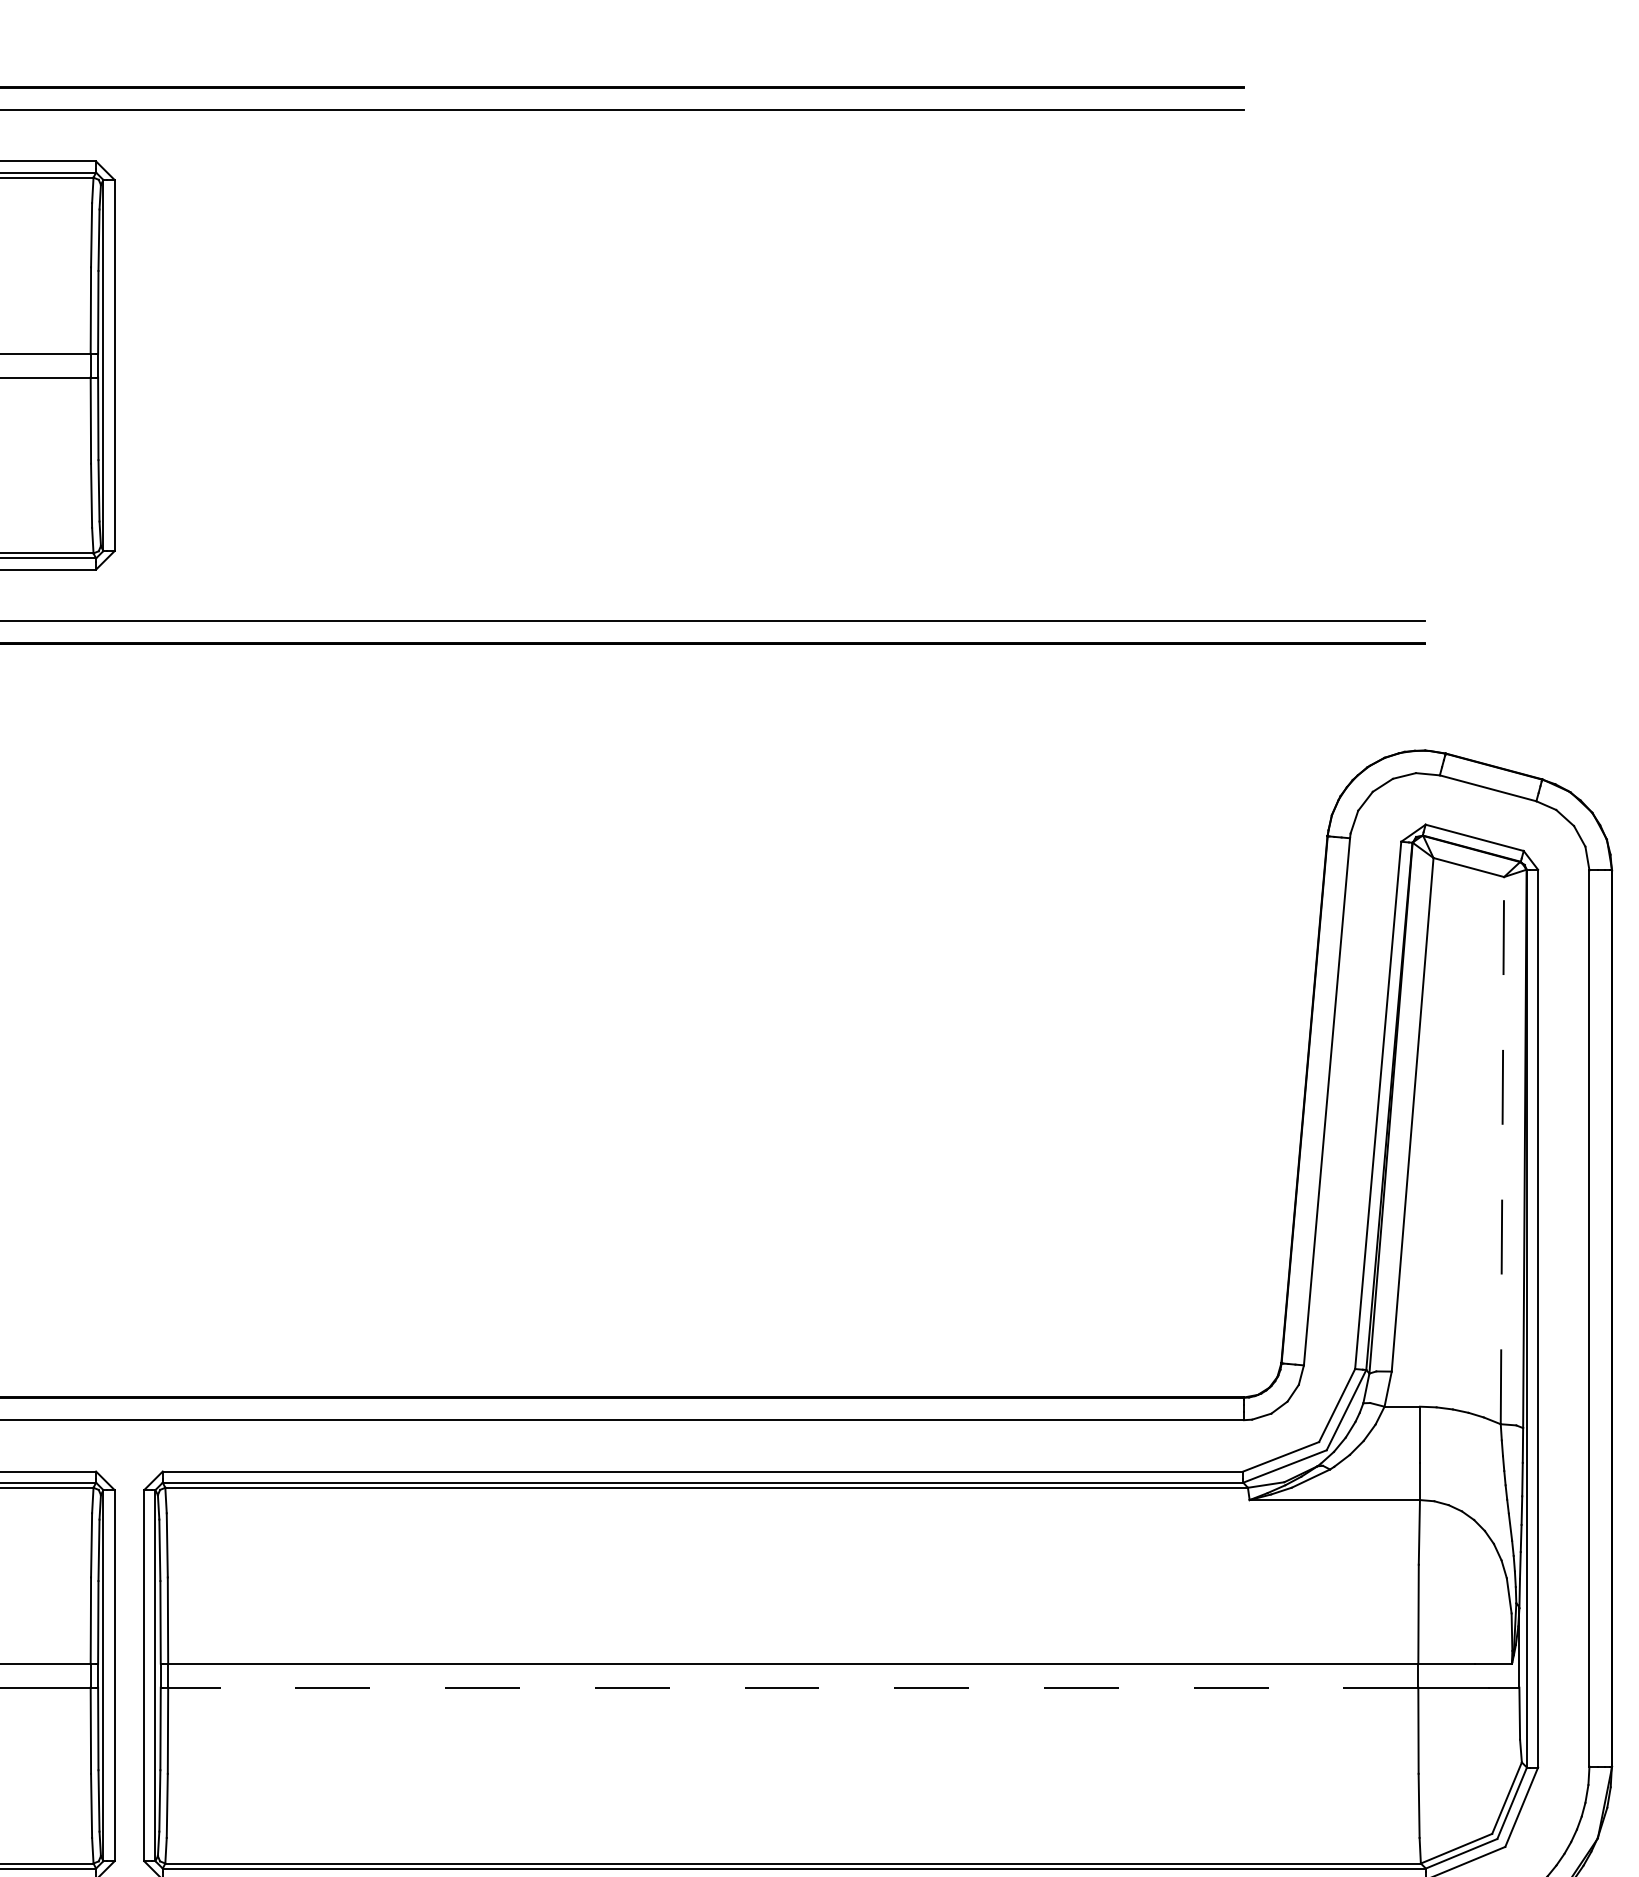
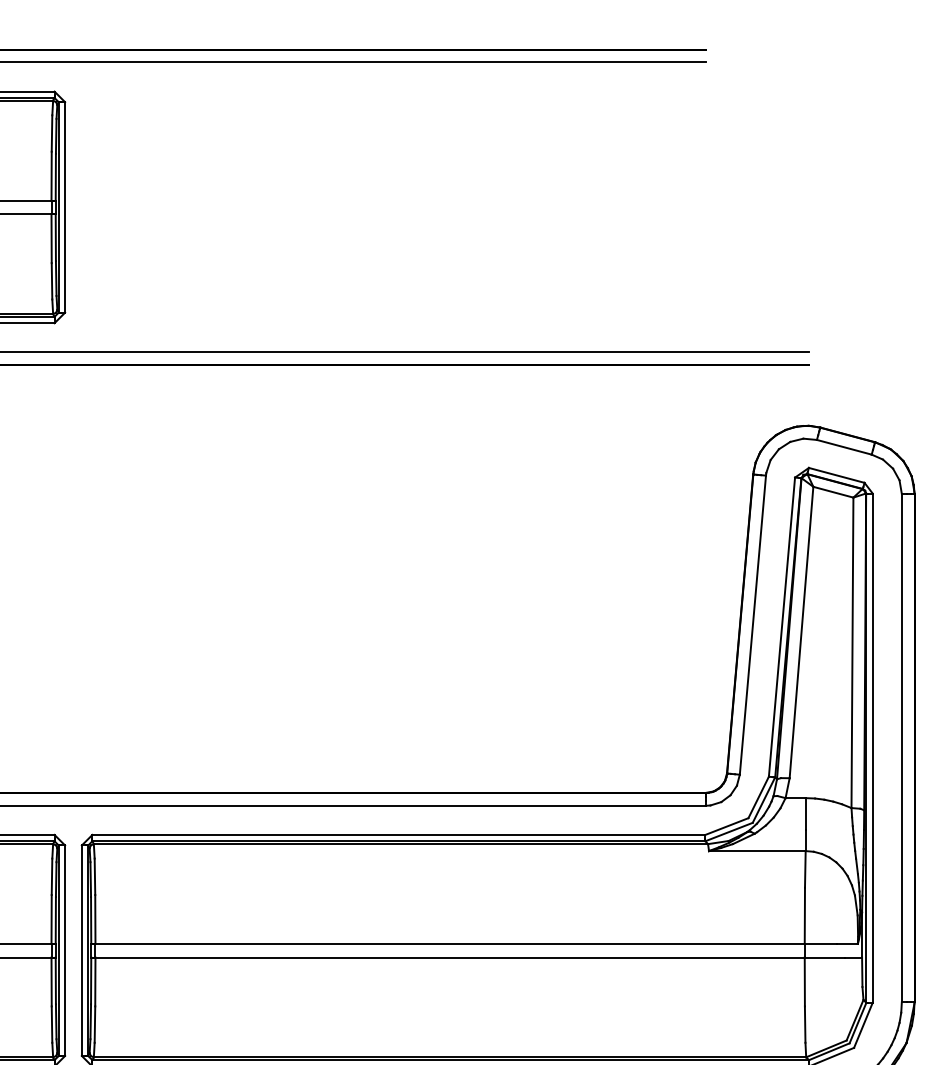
line: (1502, 1150) -> (852, 652), dashed -> solid
line: (793, 1687) -> (450, 957), dashed -> solid

